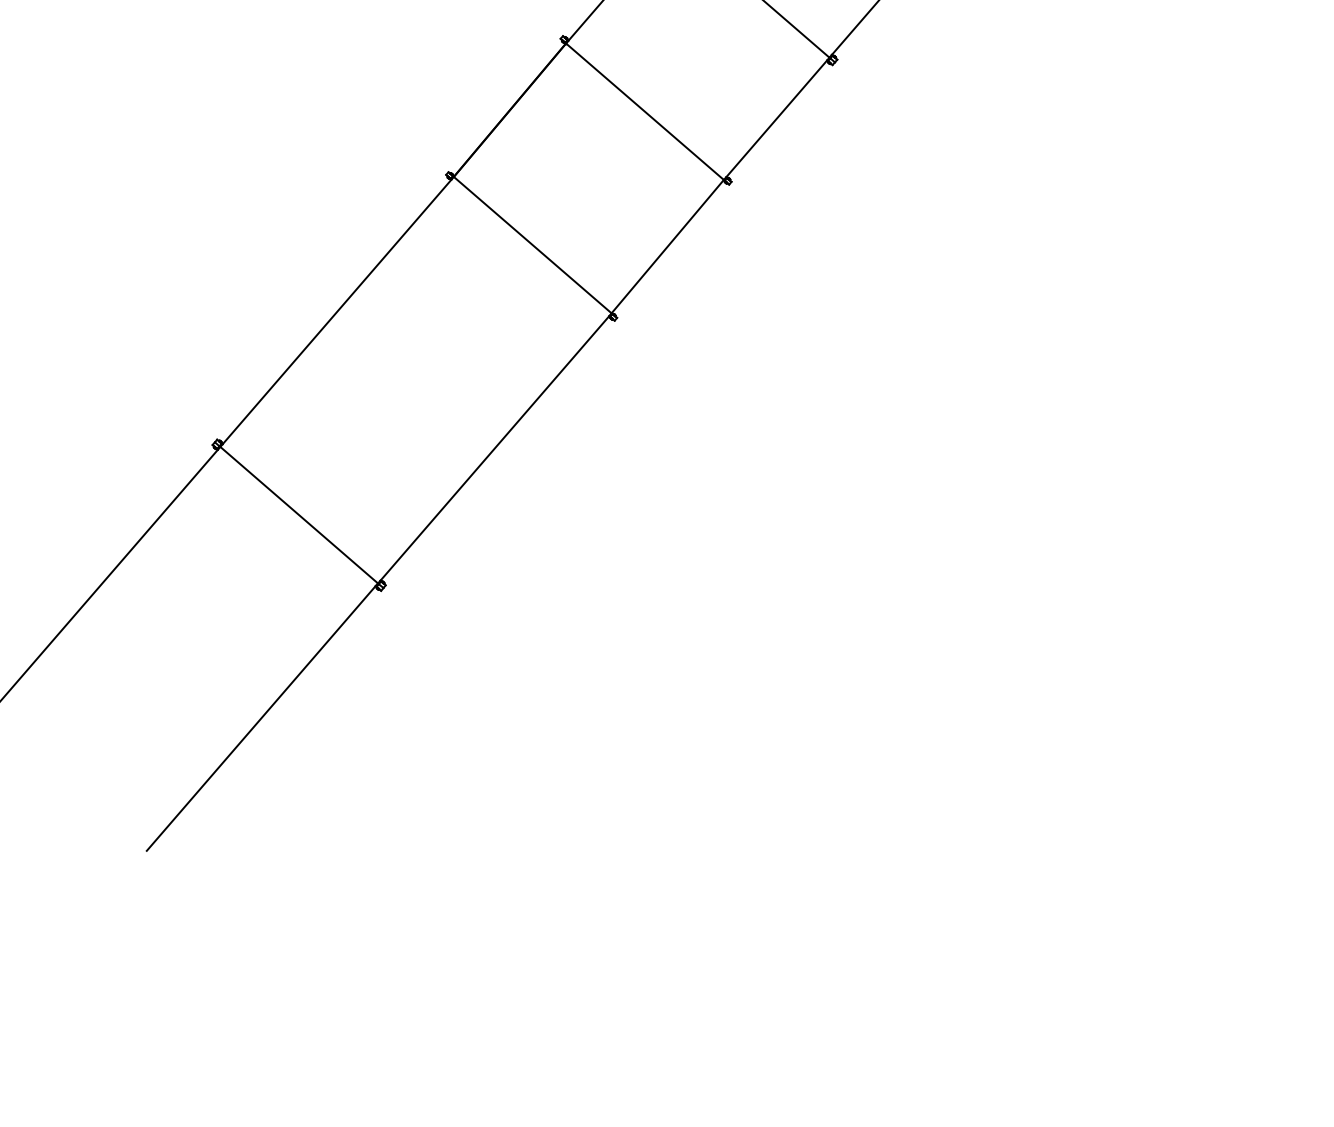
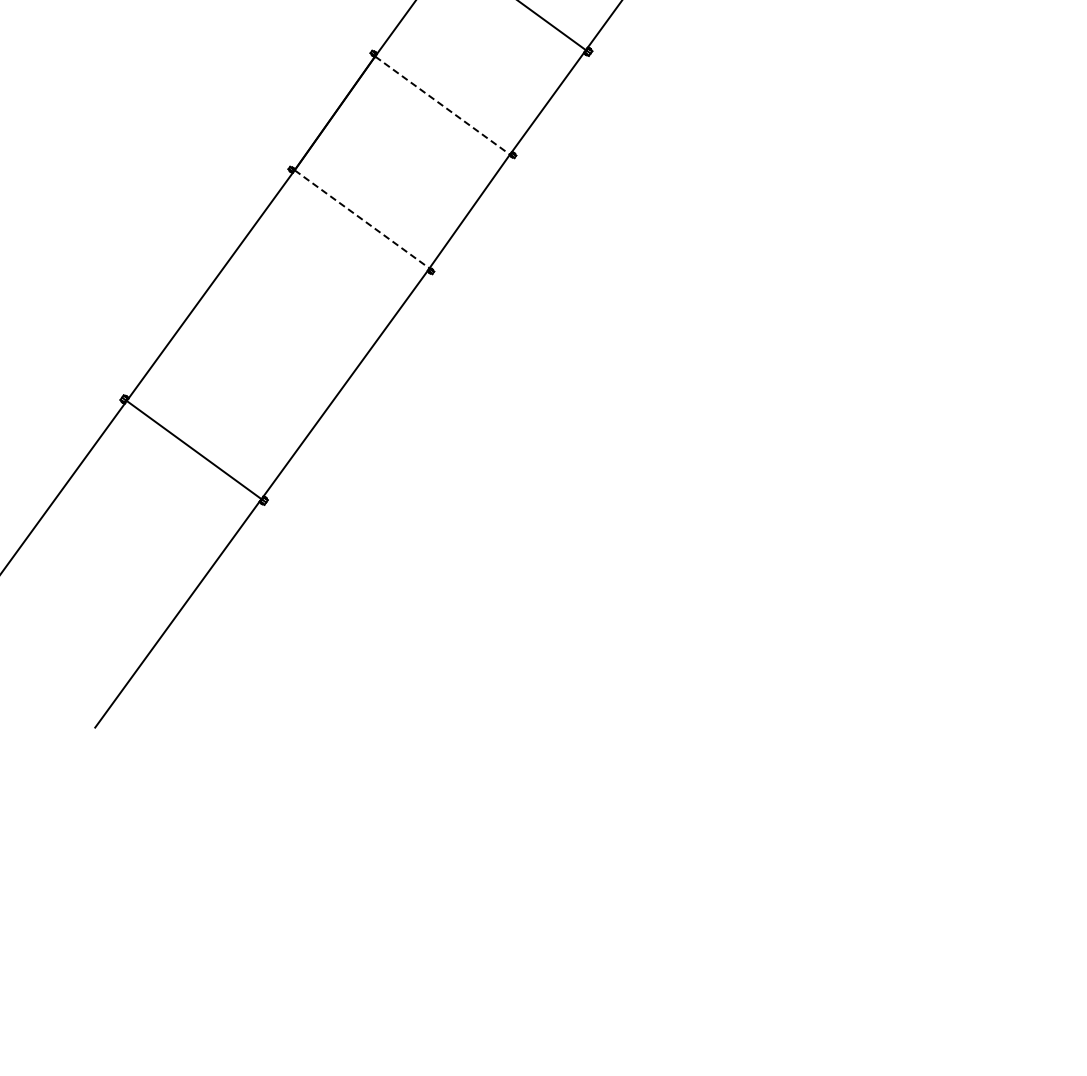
line: (646, 111) -> (443, 105), solid -> dashed
line: (533, 245) -> (362, 219), solid -> dashed

